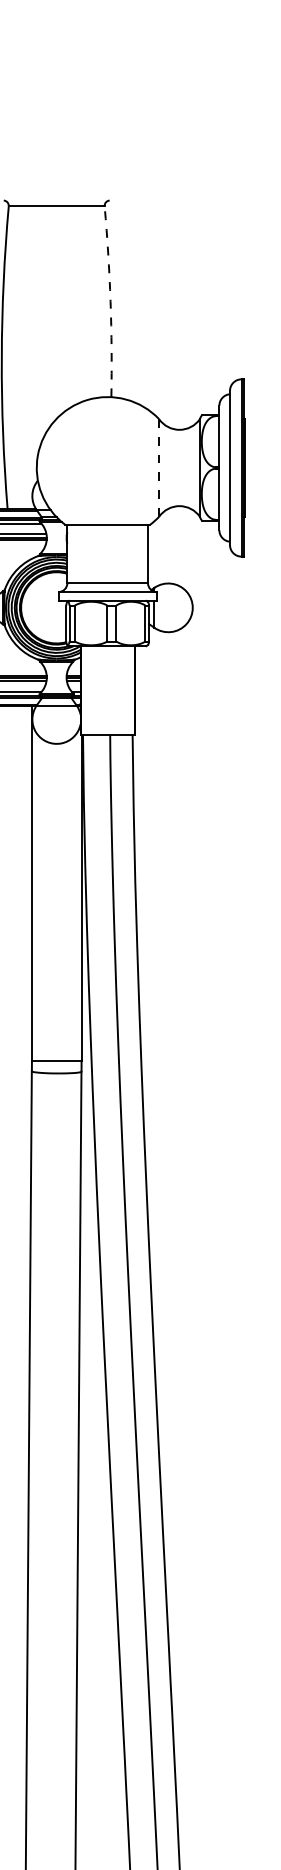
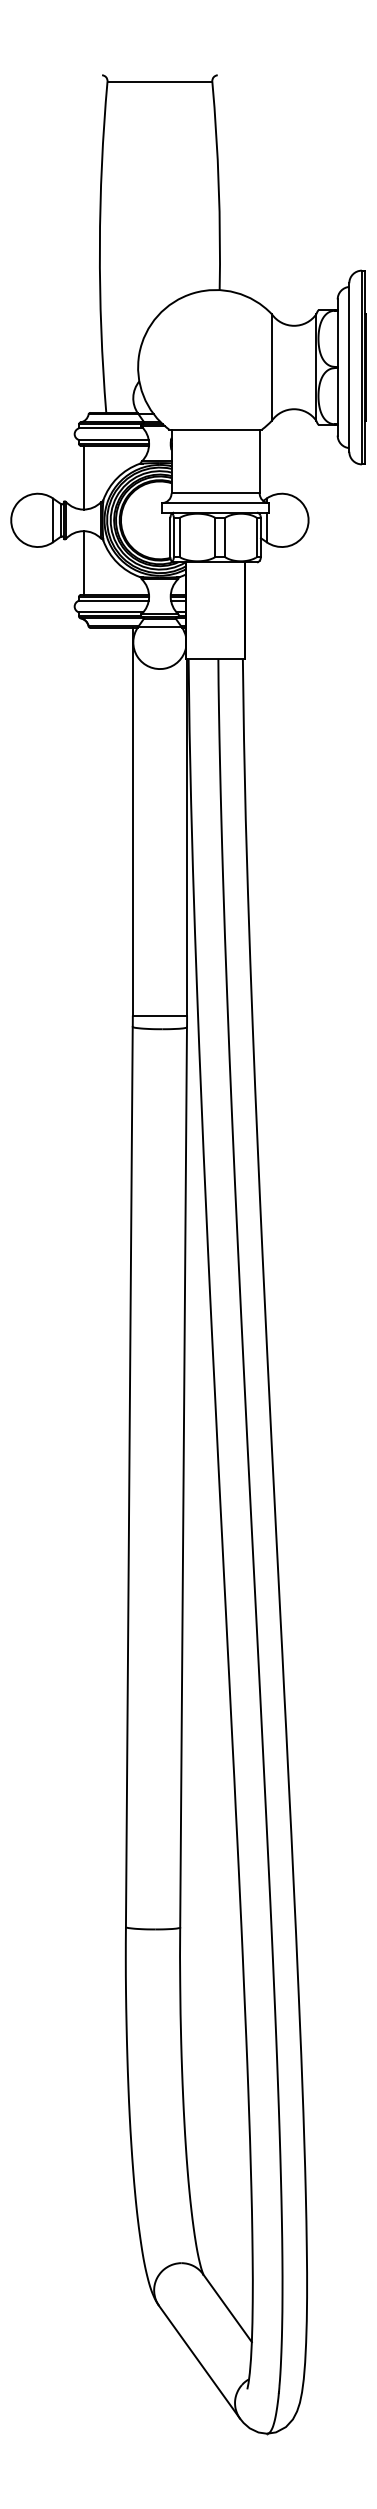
arc: (110, 301) -> (218, 185), dashed -> solid
line: (158, 467) -> (271, 367), dashed -> solid

